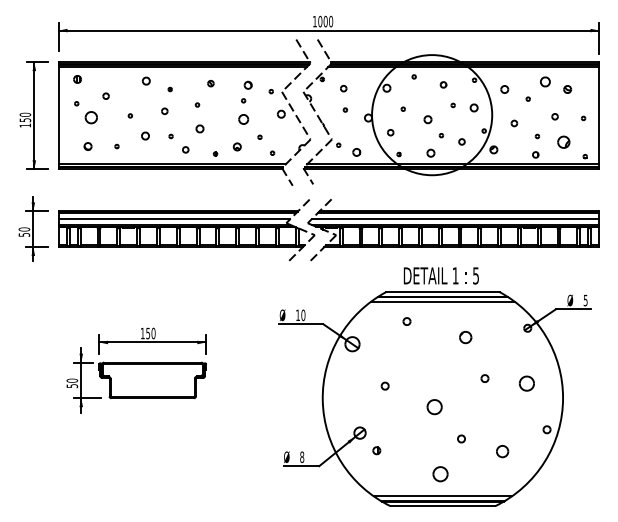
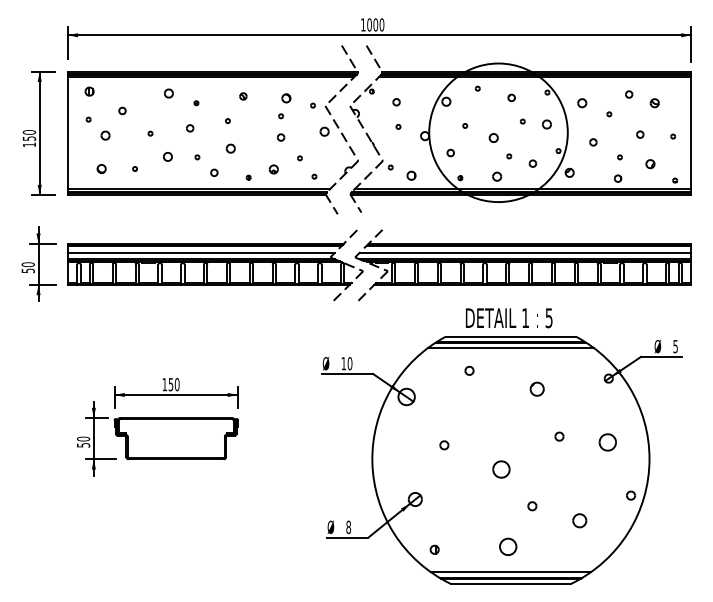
part: (545, 81) -> (629, 93), size x0.62
part: (91, 117) -> (105, 135), size x0.62
part: (243, 118) -> (280, 136), size x0.62
part: (563, 142) -> (650, 164), size x0.62
part: (376, 450) -> (434, 549), moved

